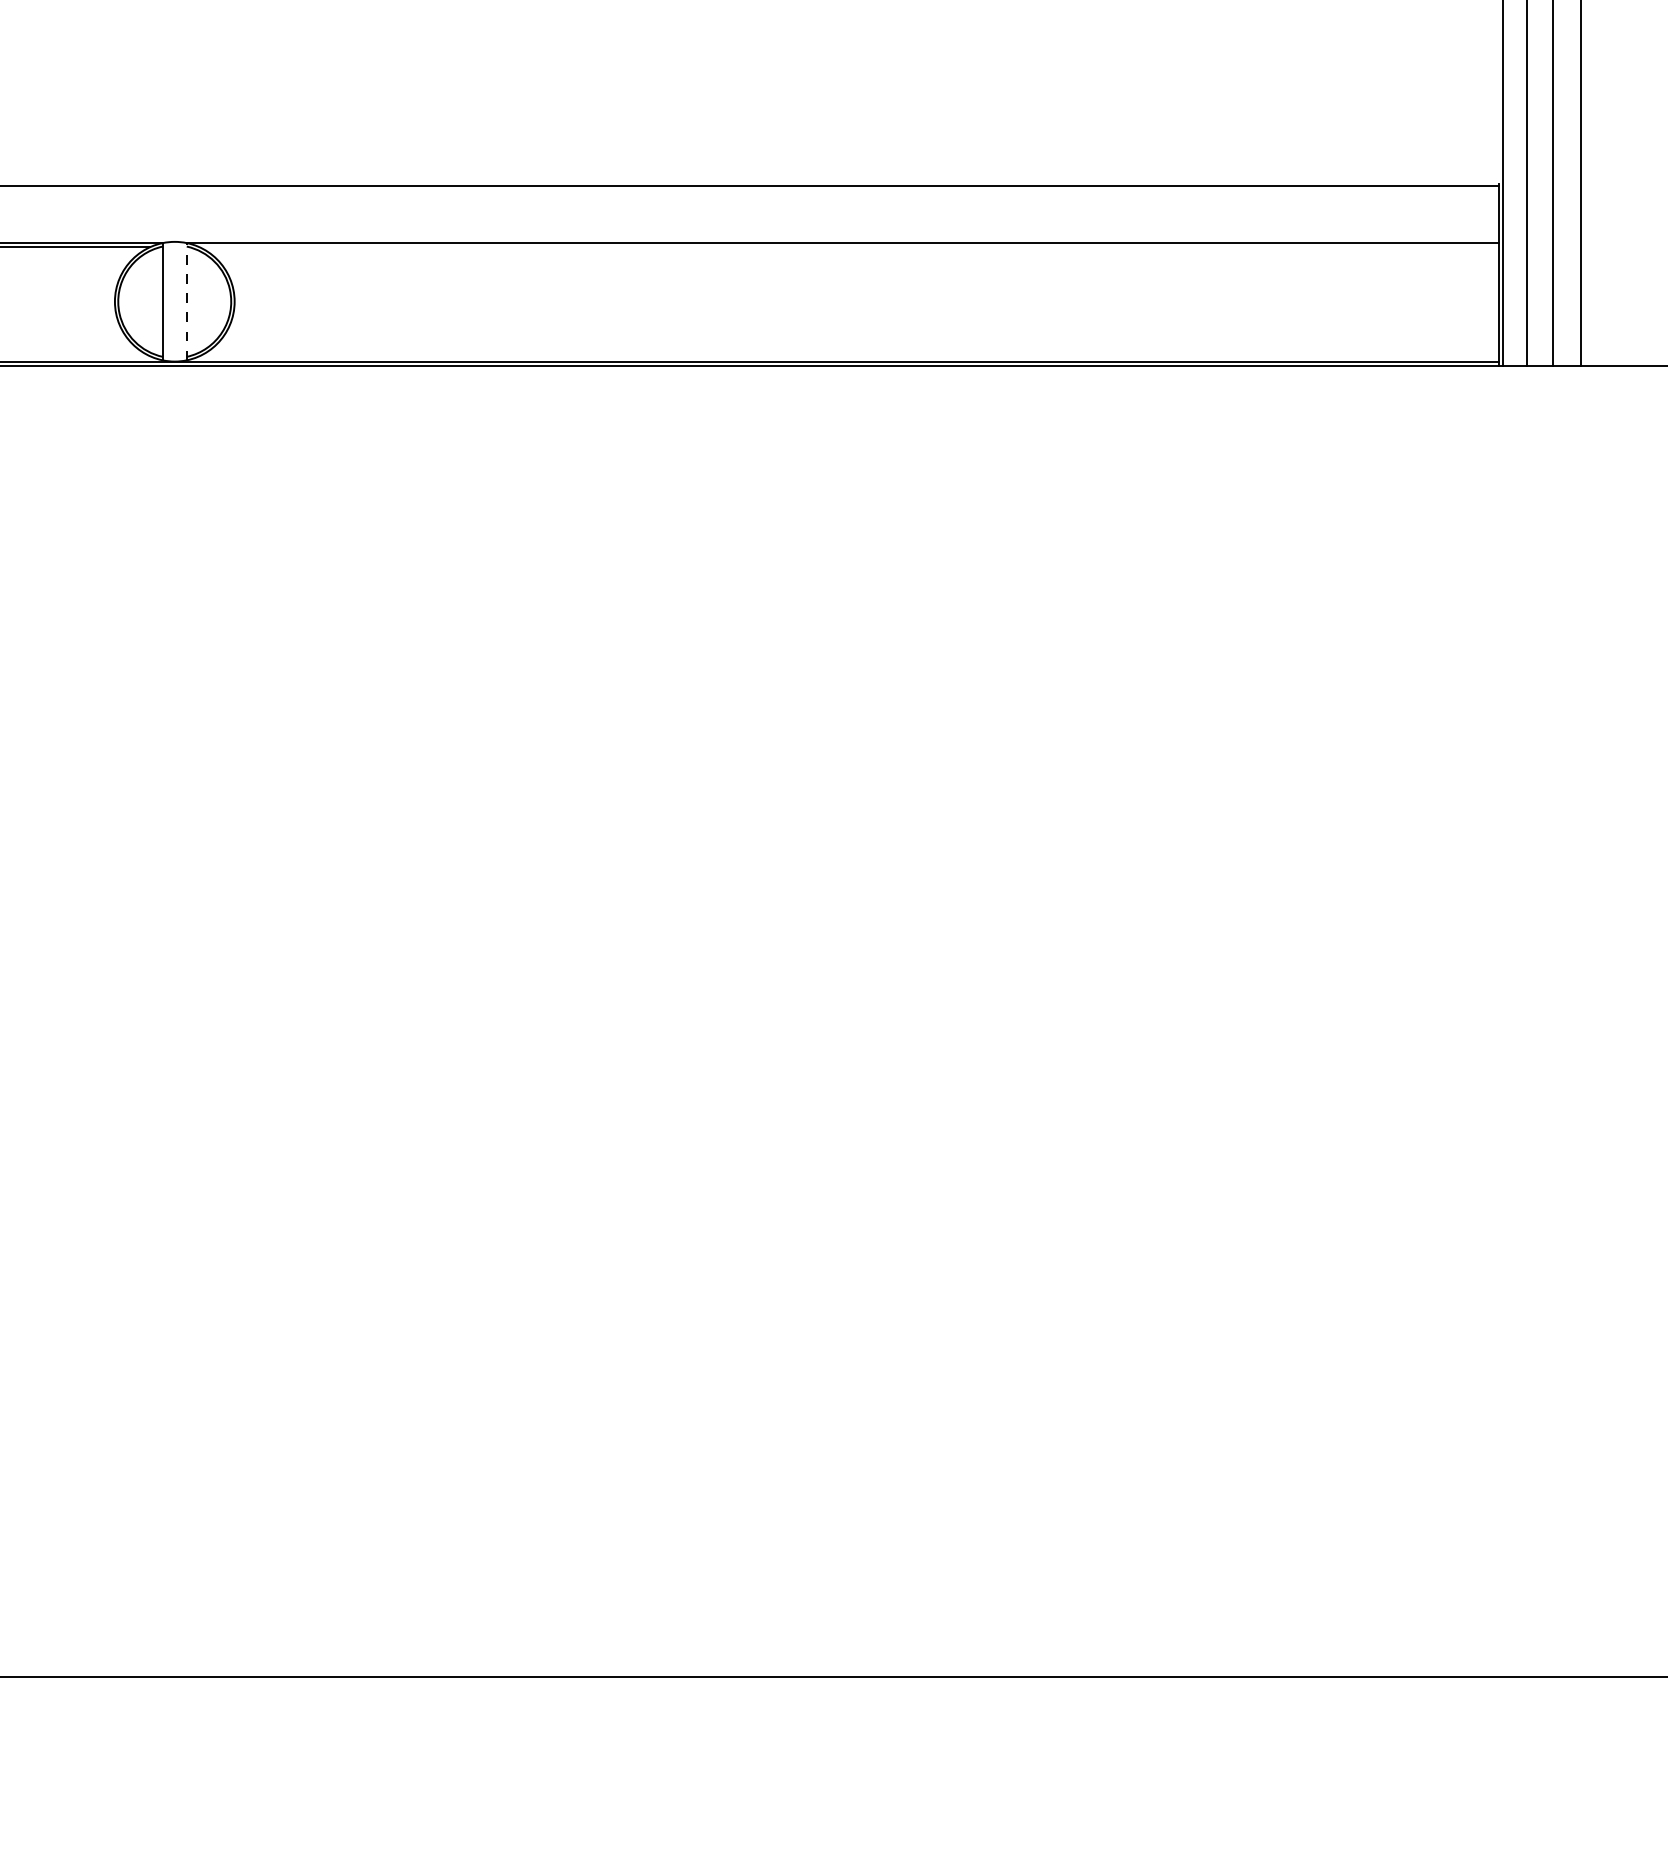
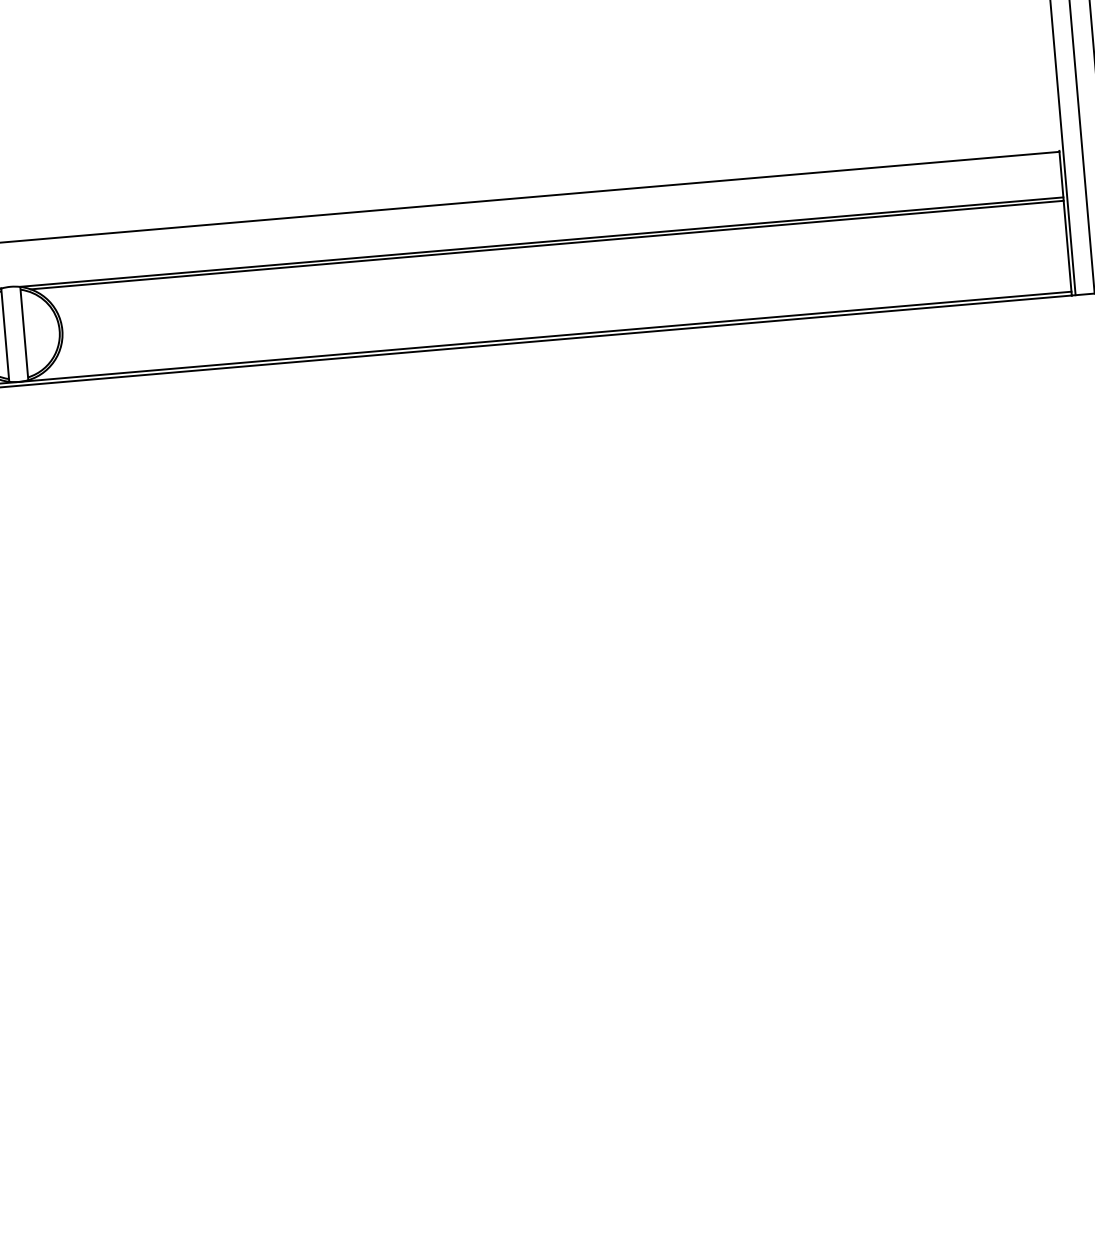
line: (848, 247) -> (546, 245), added
line: (186, 301) -> (24, 333), dashed -> solid

